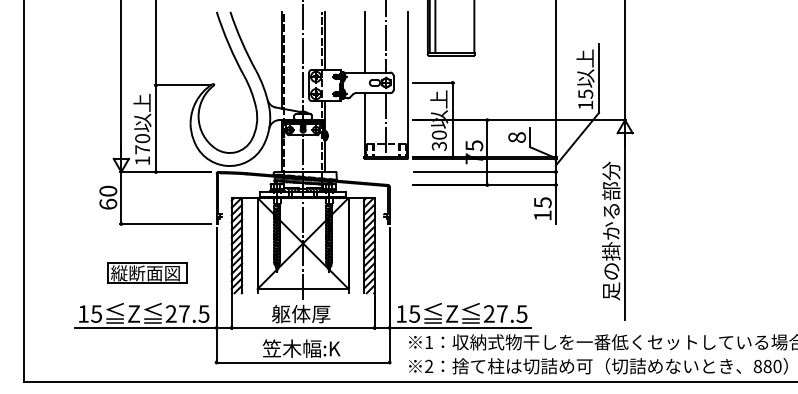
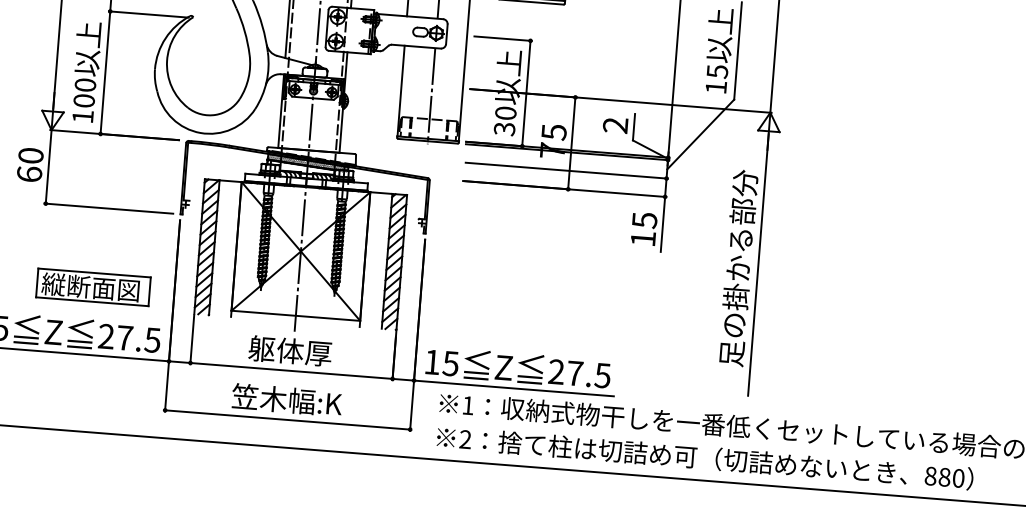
text: (517, 137) -> (616, 125), 8 -> 2
text: (142, 149) -> (84, 100), 170 -> 100
part: (147, 272) -> (93, 286), moved

